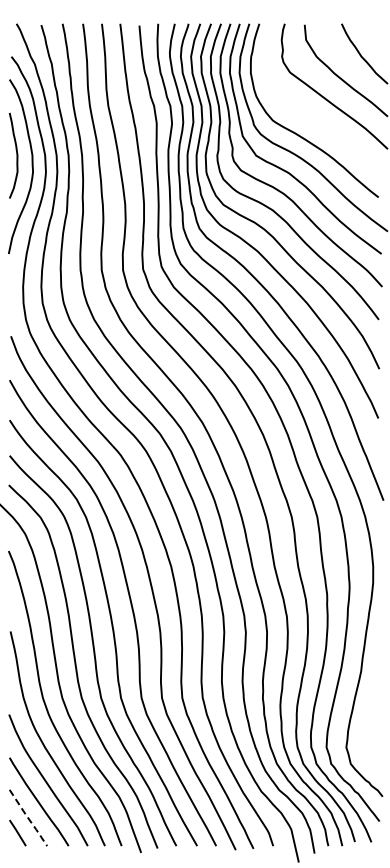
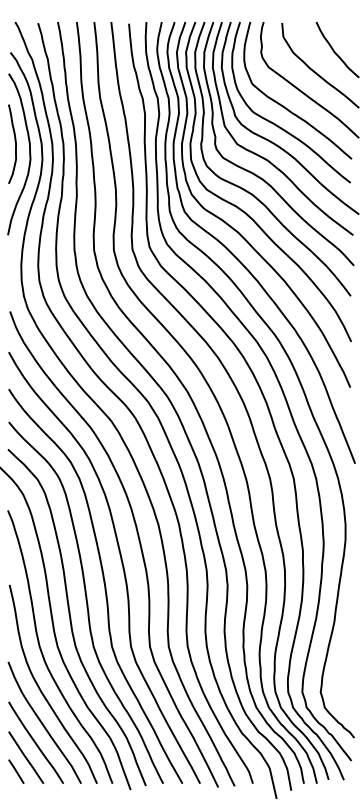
curve: (308, 115) -> (285, 106), added
line: (28, 818) -> (26, 758), dashed -> solid

